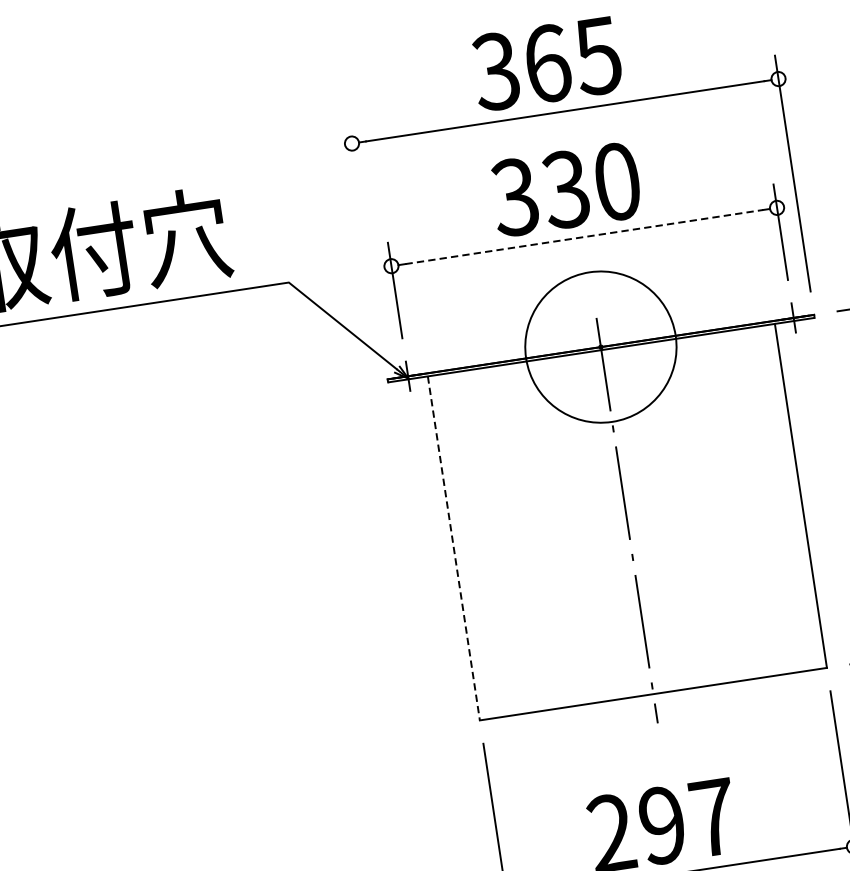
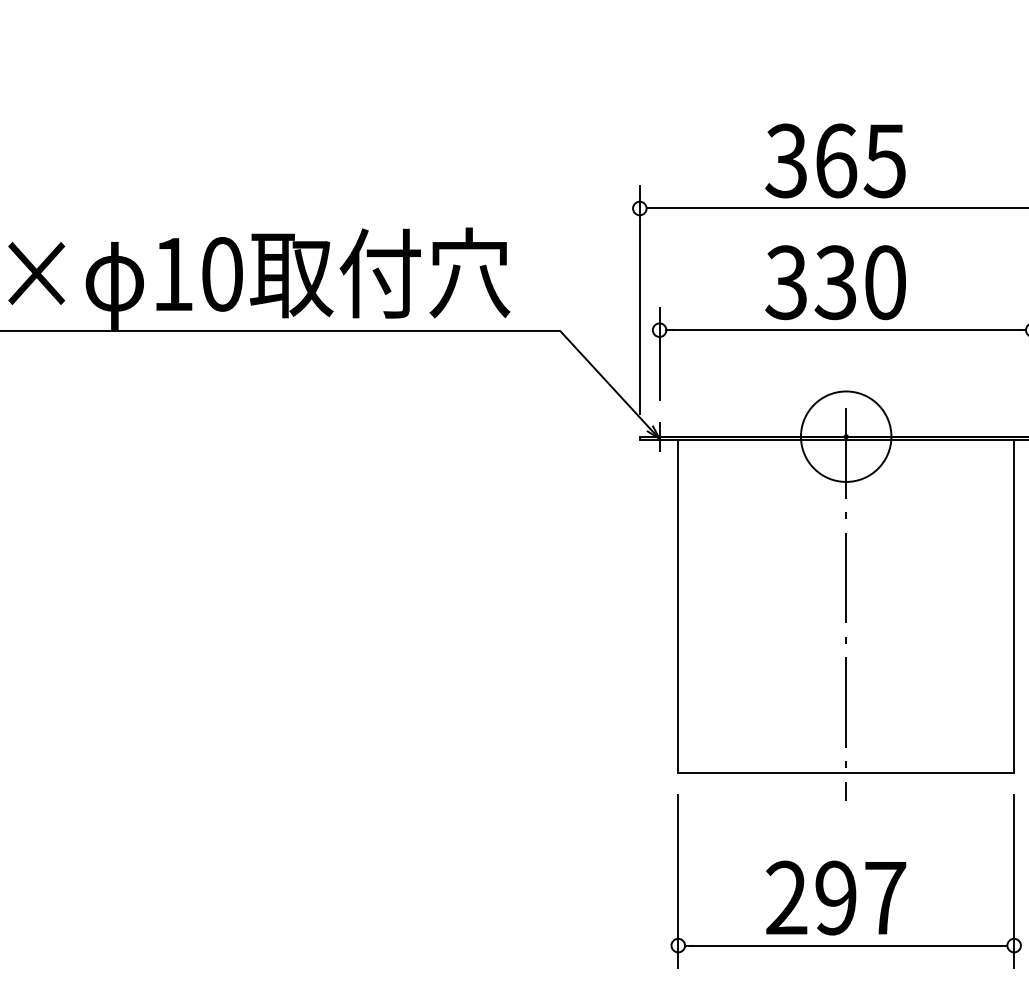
line: (365, 237) -> (639, 299), added
line: (584, 237) -> (846, 330), dashed -> solid
circle: (600, 347) -> (845, 436), size x0.62
line: (454, 548) -> (678, 606), dashed -> solid

